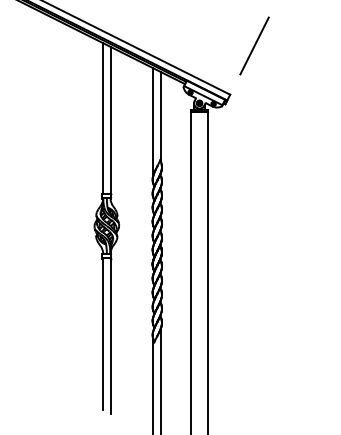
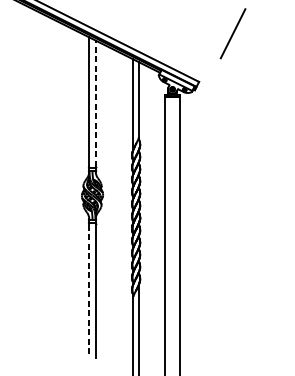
line: (254, 45) -> (233, 33), moved
line: (110, 119) -> (95, 103), solid -> dashed
line: (103, 334) -> (89, 289), solid -> dashed

